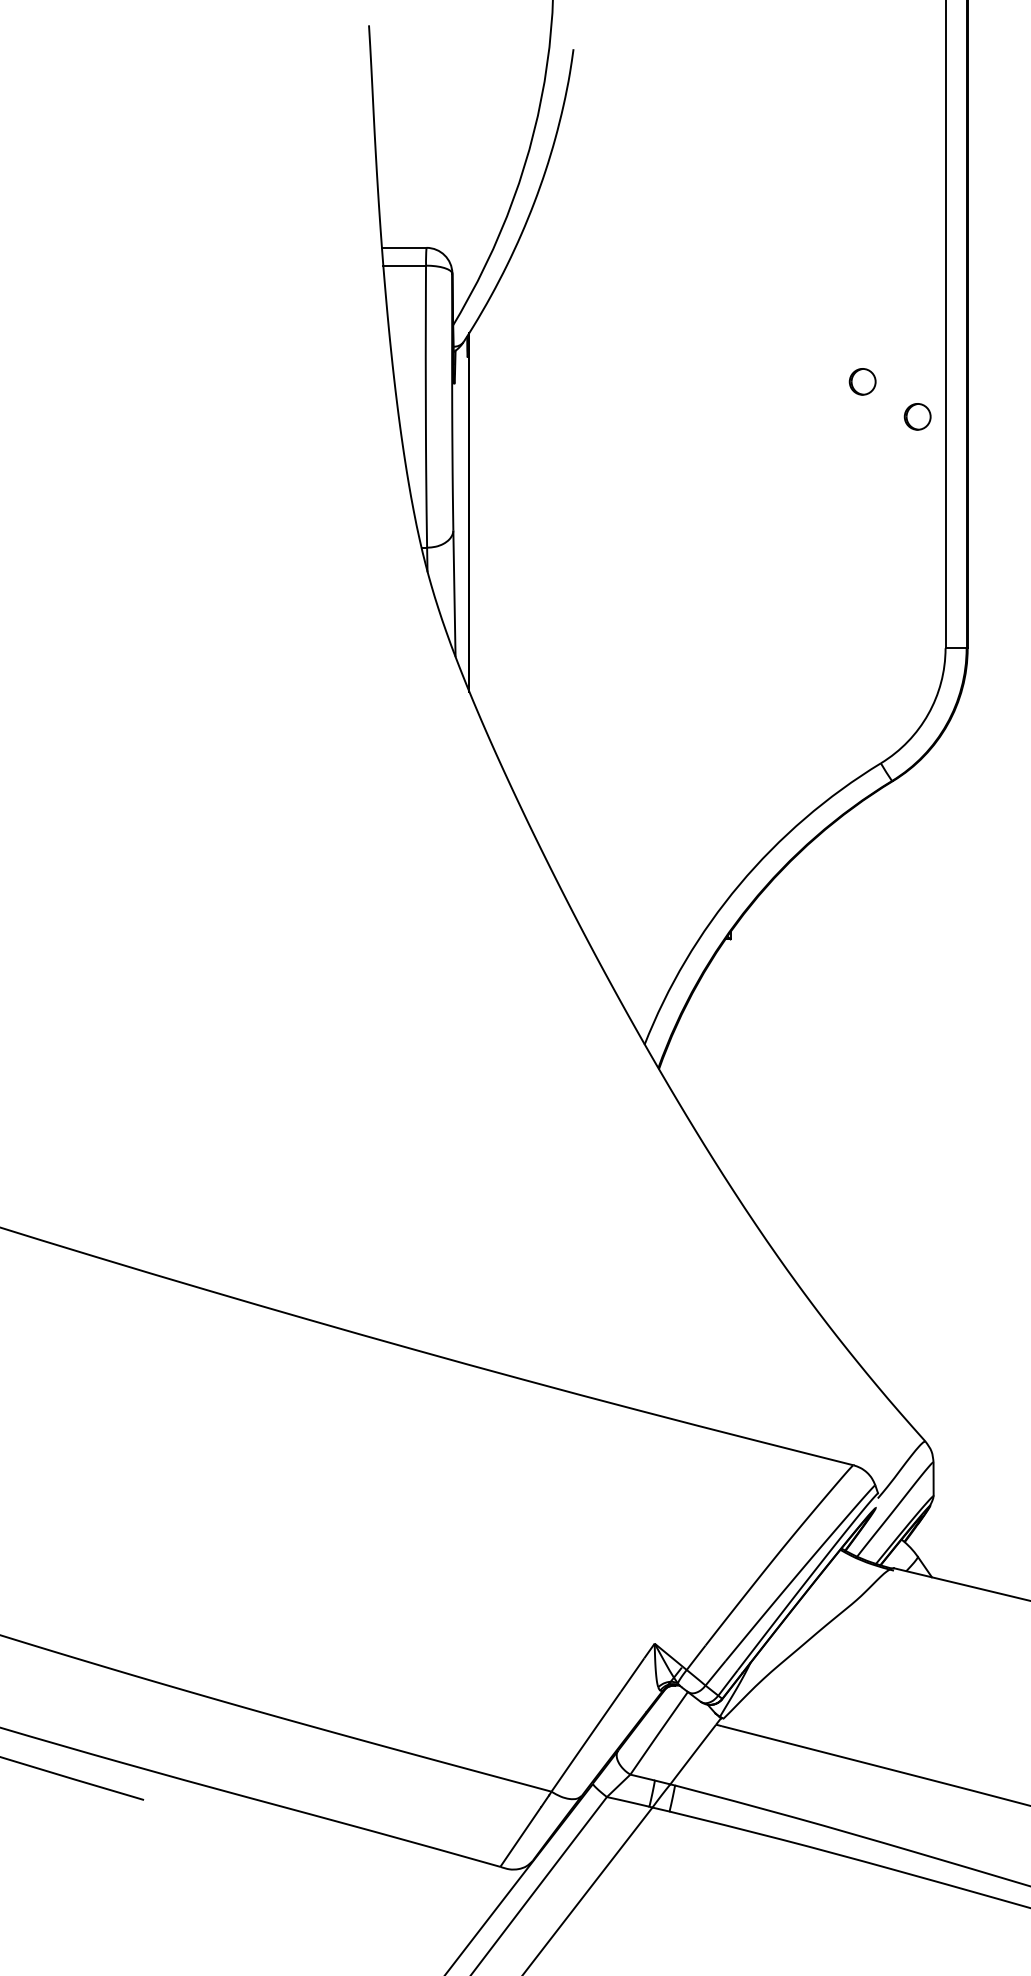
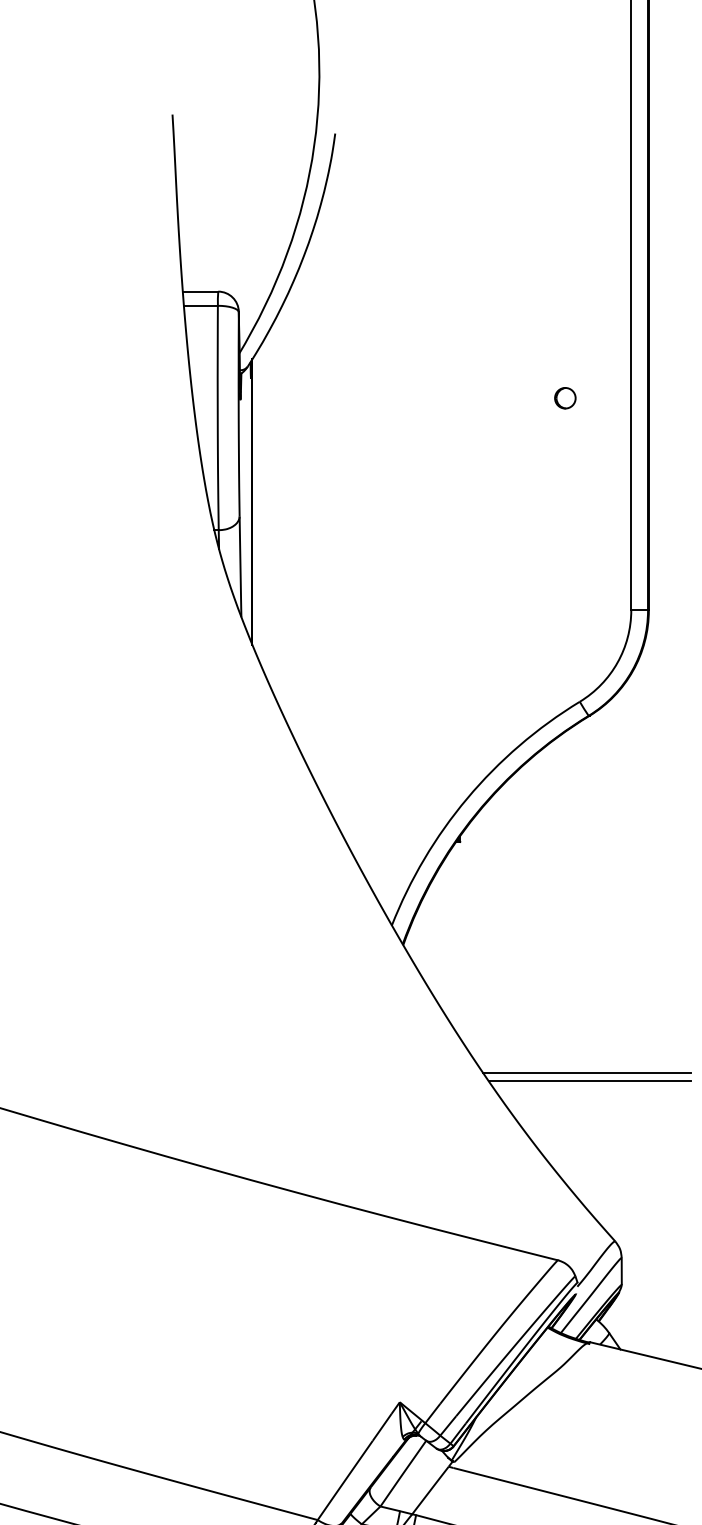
part: (917, 416) -> (608, 425), removed
line: (889, 1229) -> (586, 1072), added
line: (893, 1239) -> (589, 1080), added

